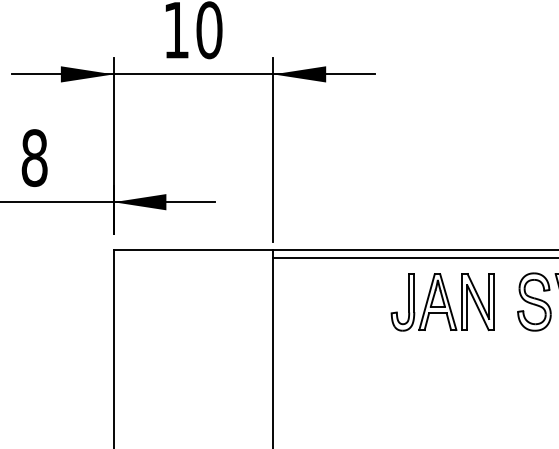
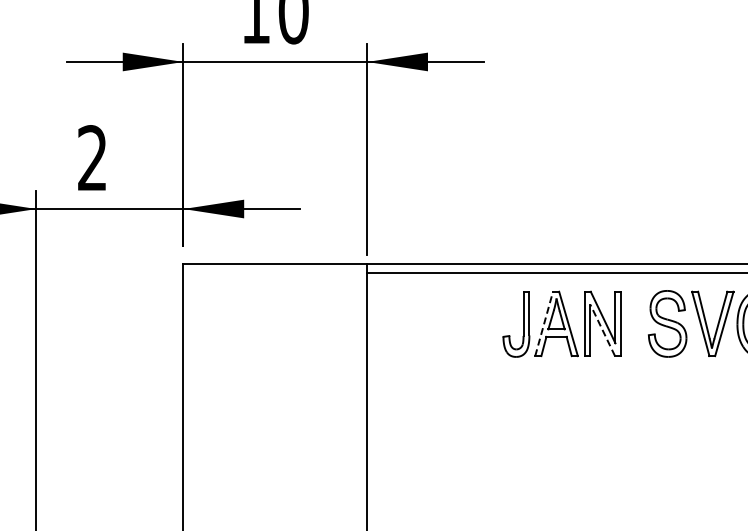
text: (34, 158) -> (92, 158), 8 -> 2
line: (427, 301) -> (544, 323), solid -> dashed
line: (477, 307) -> (602, 330), solid -> dashed

